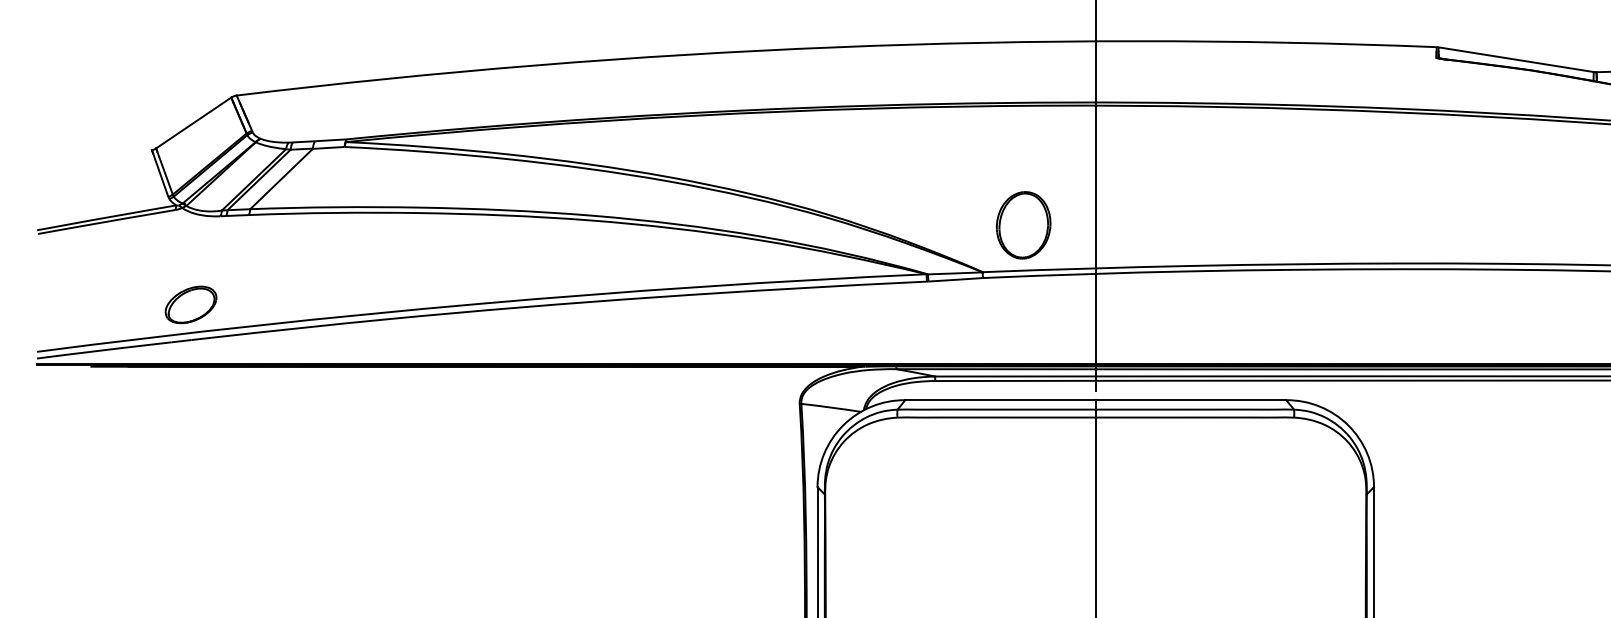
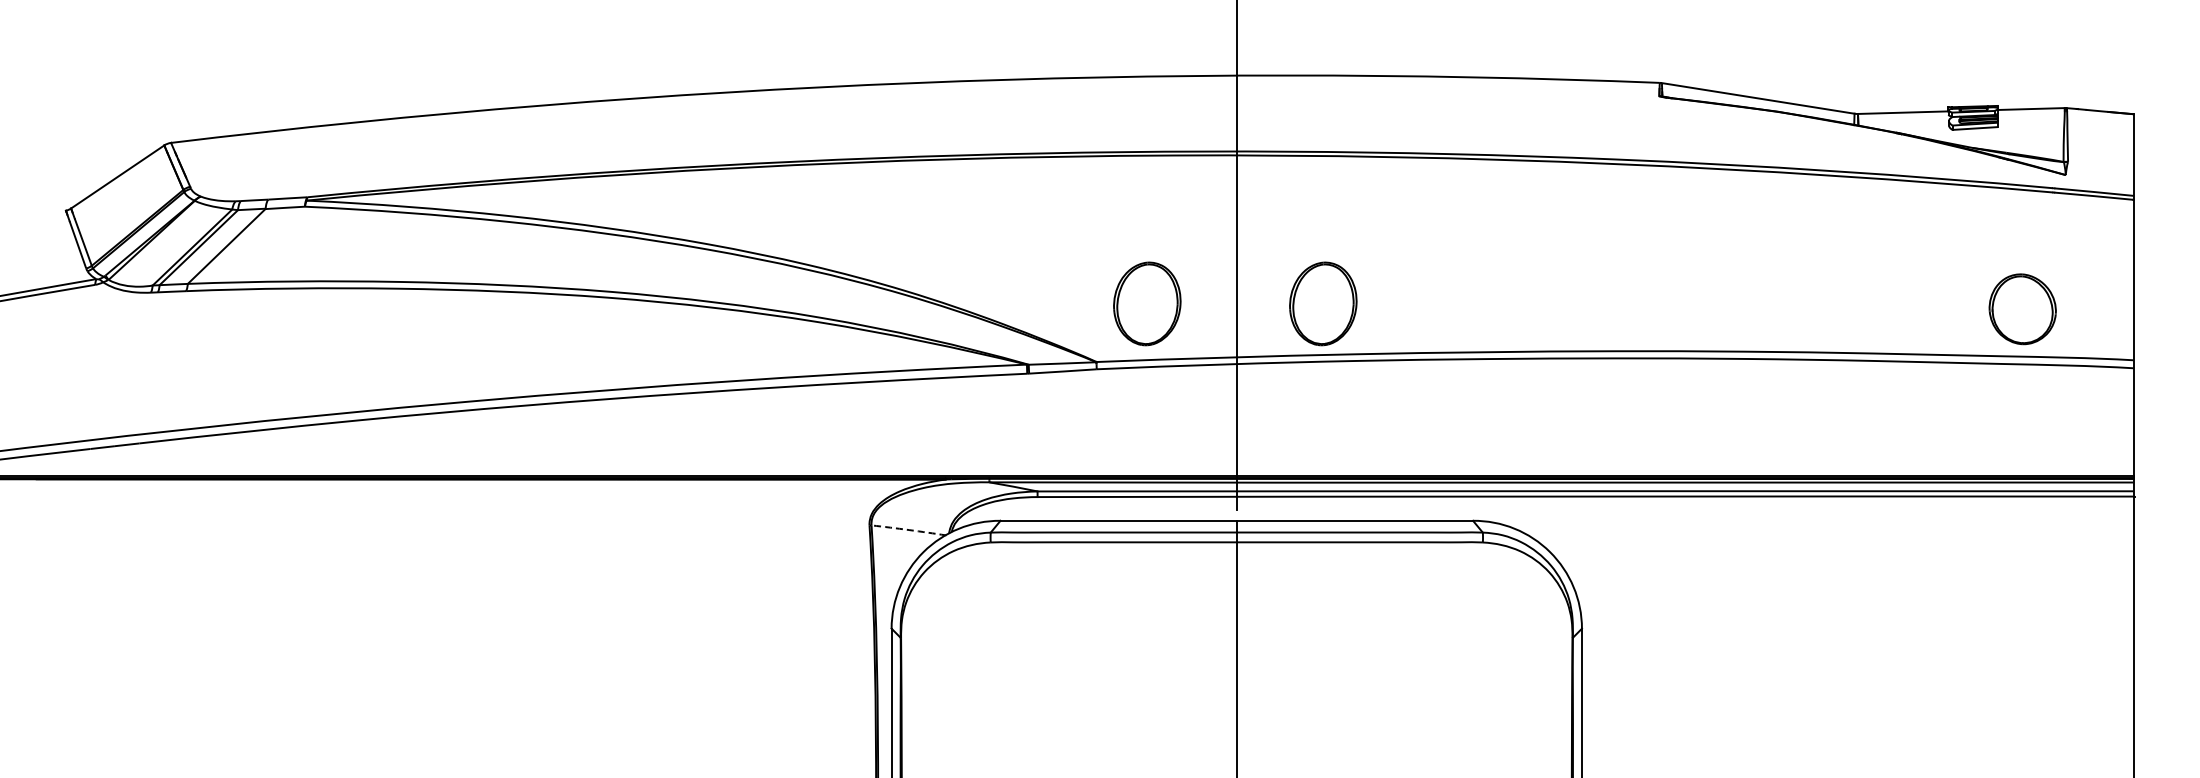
part: (1165, 225) -> (1323, 303), added
part: (191, 304) -> (114, 402), removed
arc: (831, 407) -> (909, 530), solid -> dashed

